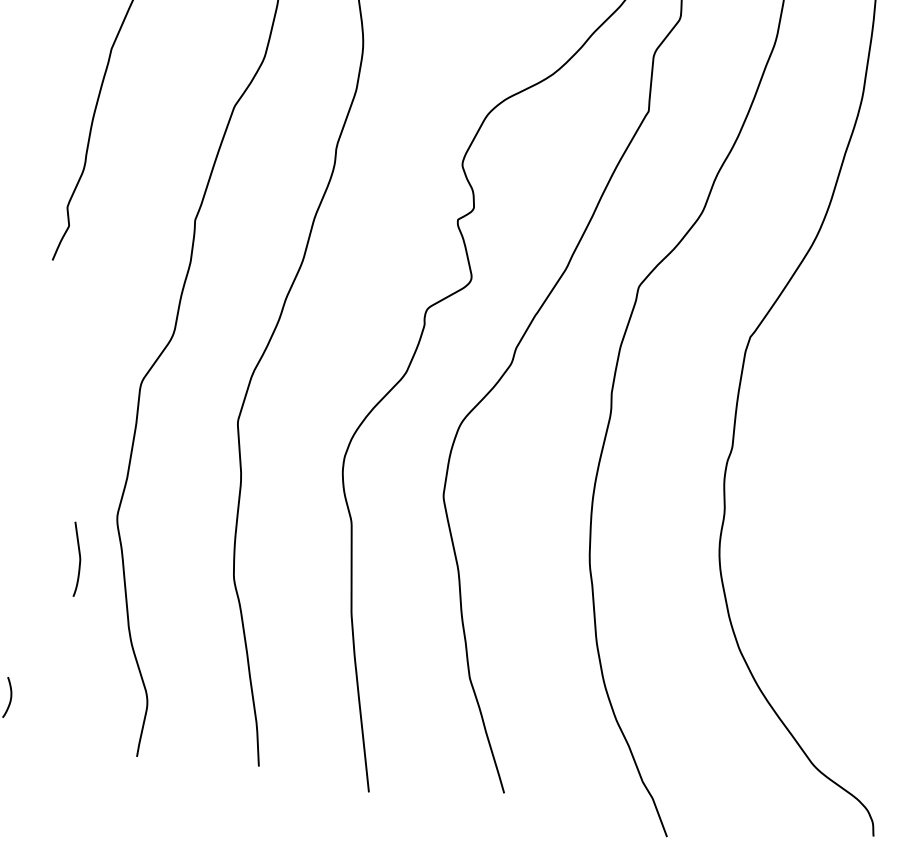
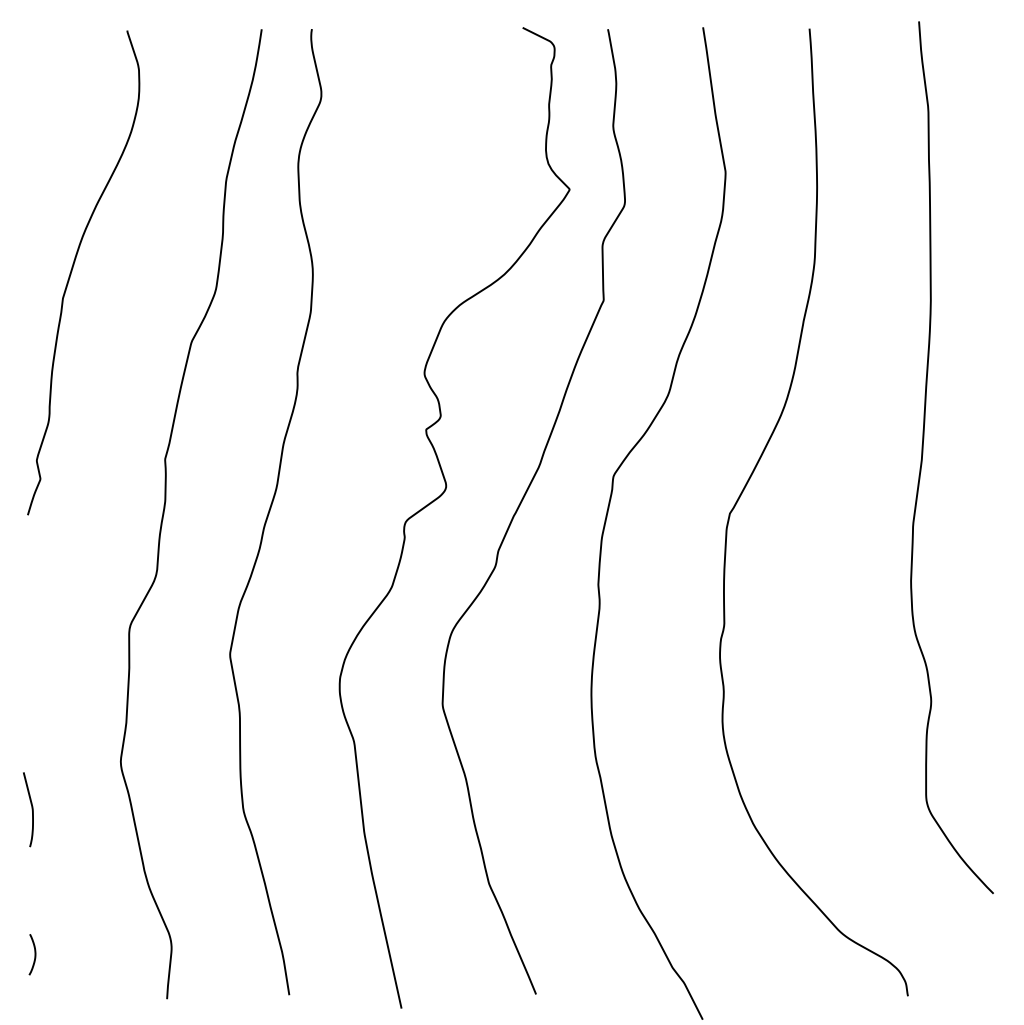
curve: (79, 559) -> (31, 809), moved

